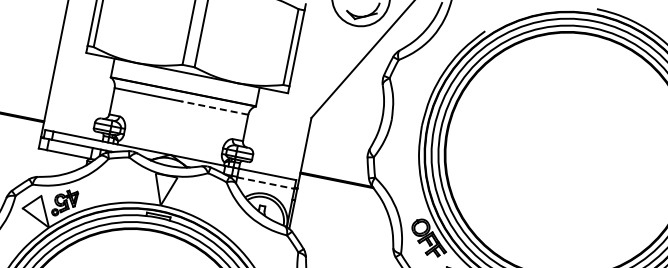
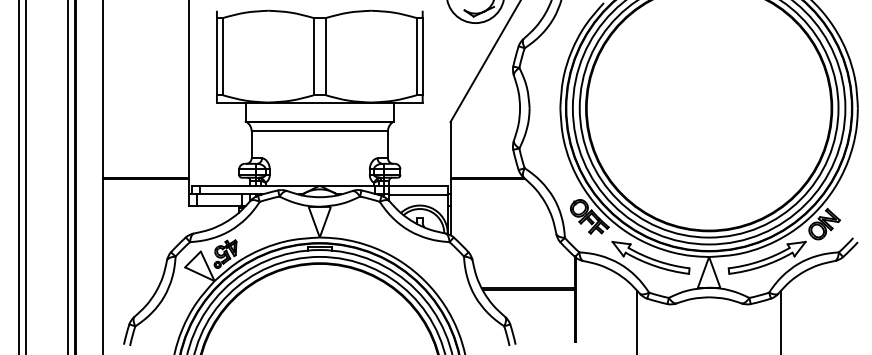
line: (214, 108) -> (353, 131), dashed -> solid
line: (266, 182) -> (419, 194), dashed -> solid

